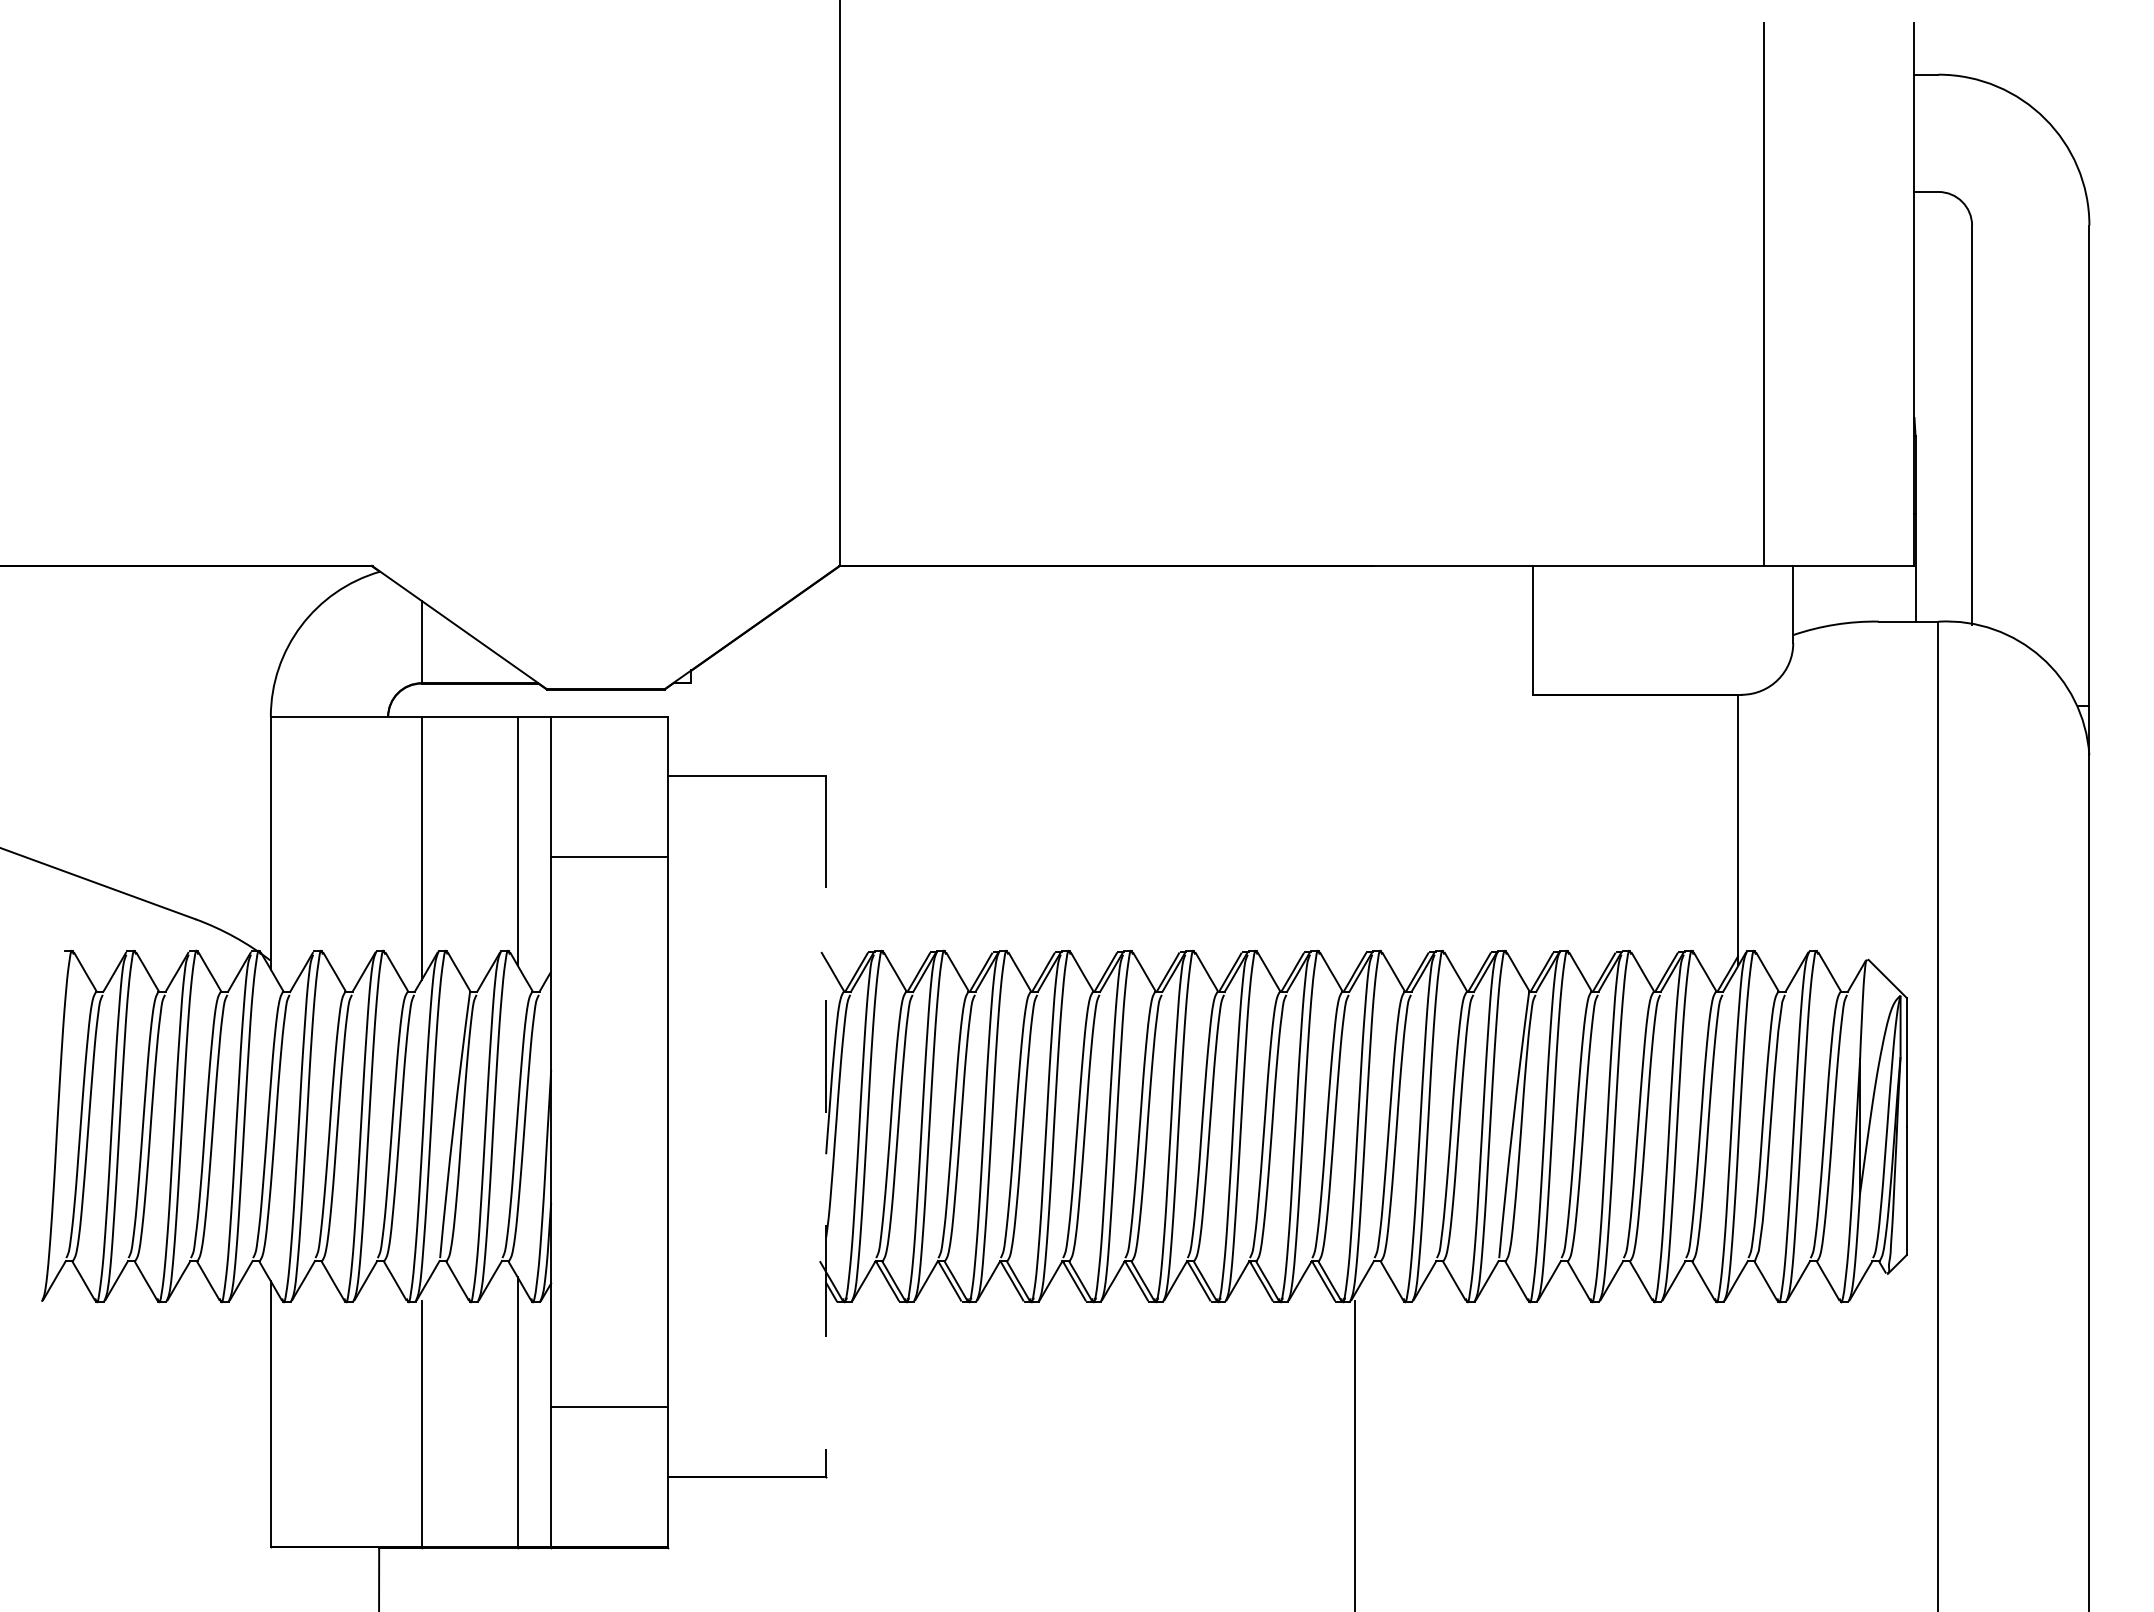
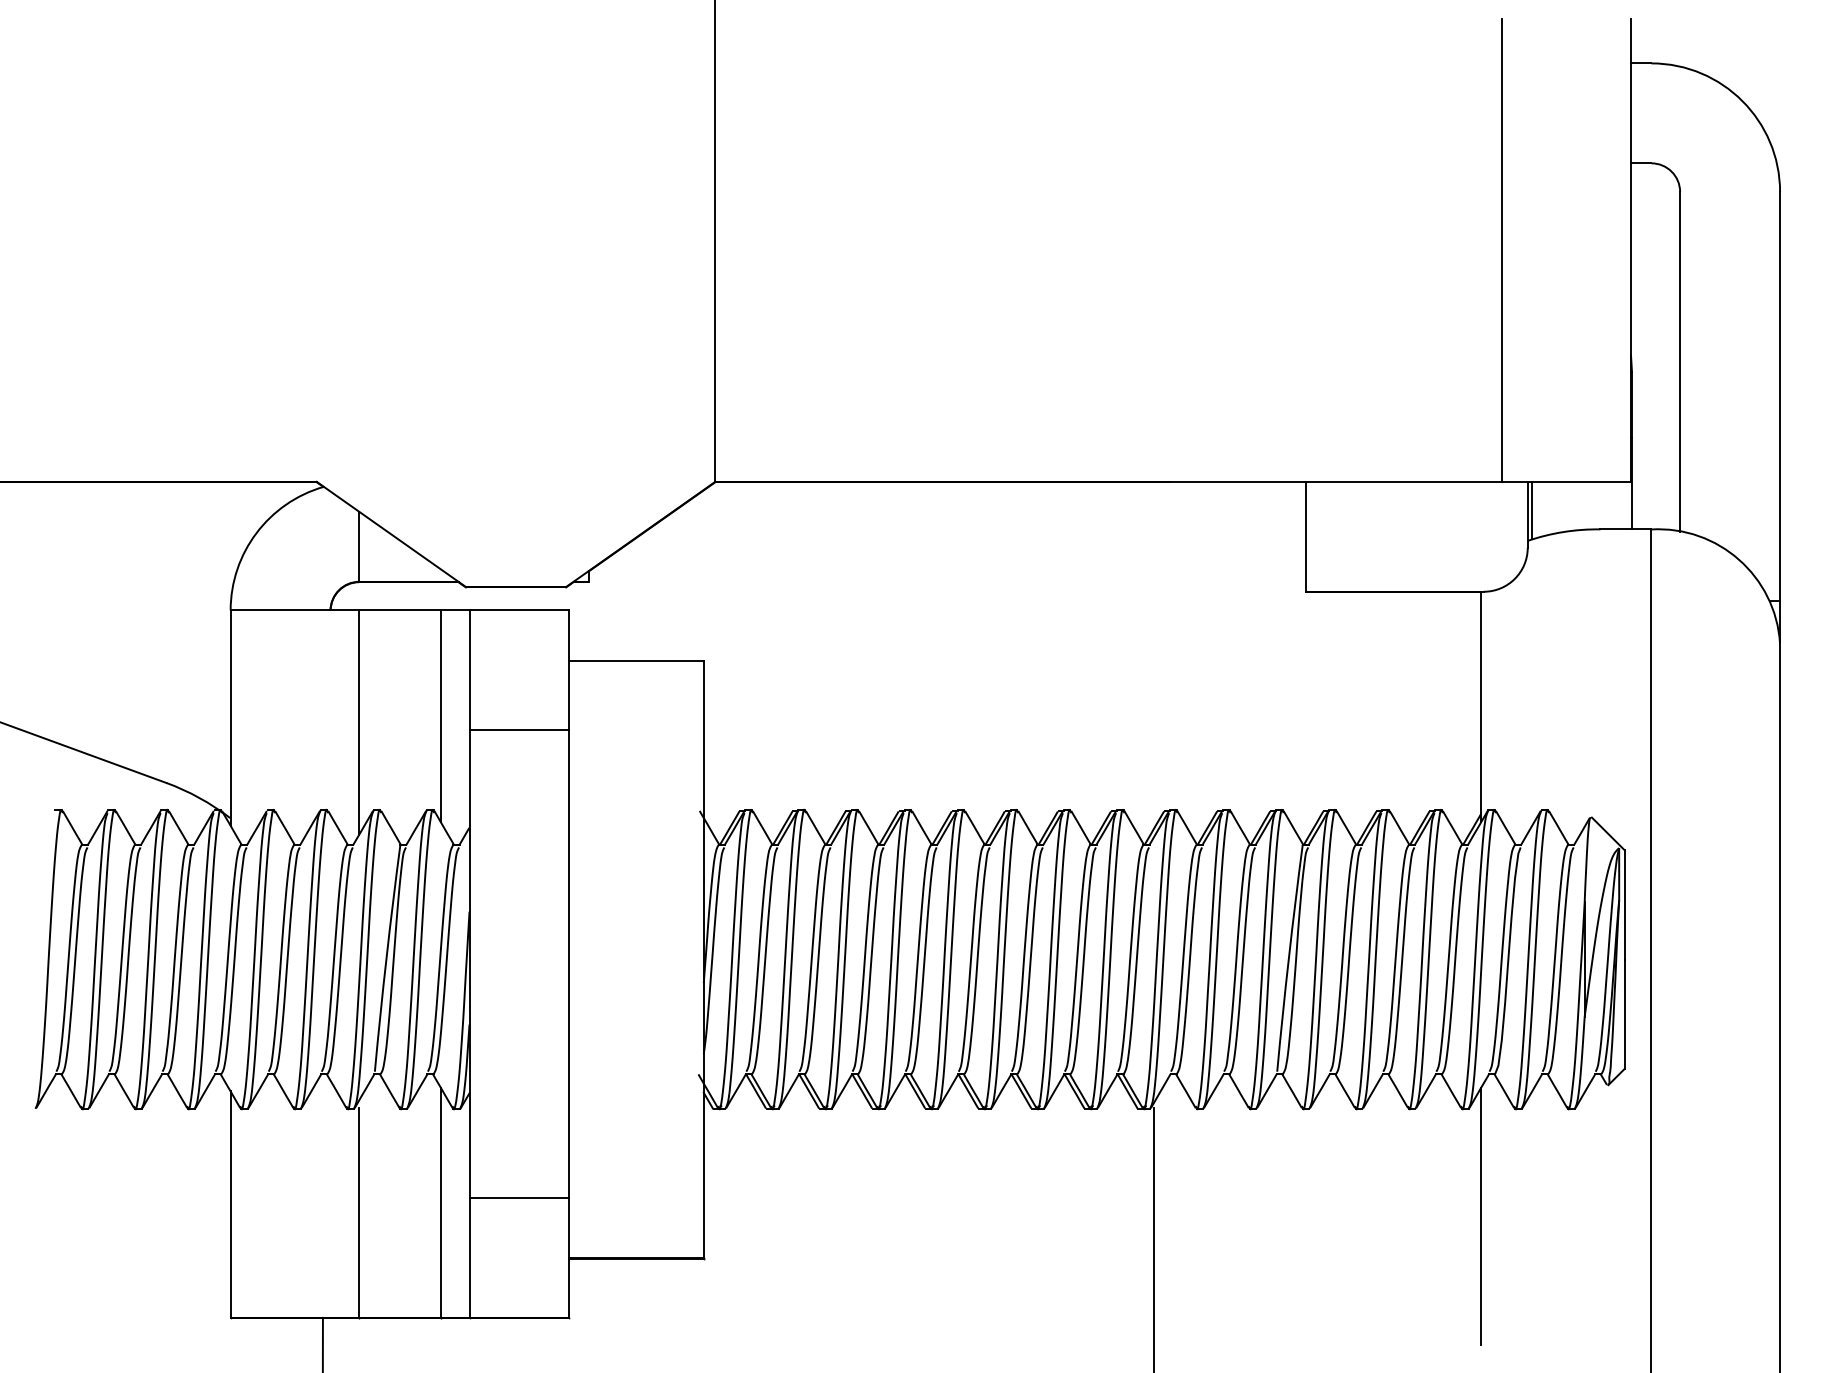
line: (1798, 599) -> (1532, 510), added
line: (826, 1127) -> (704, 960), dashed -> solid
line: (1738, 1428) -> (1481, 1216), added

